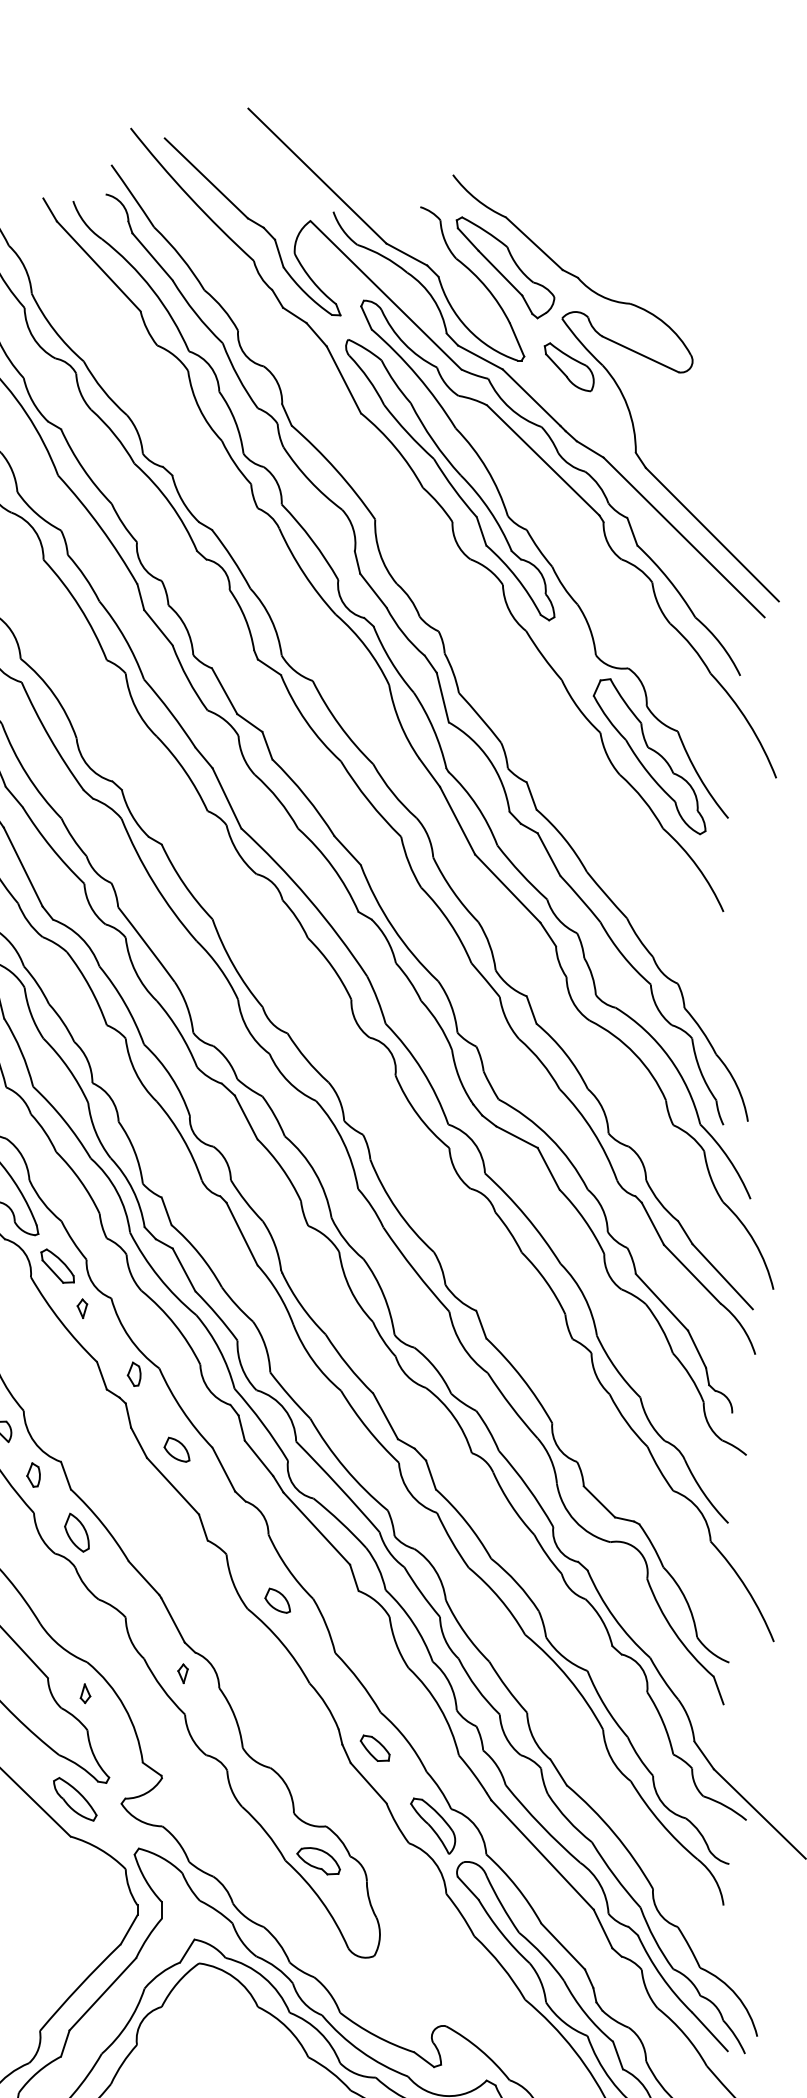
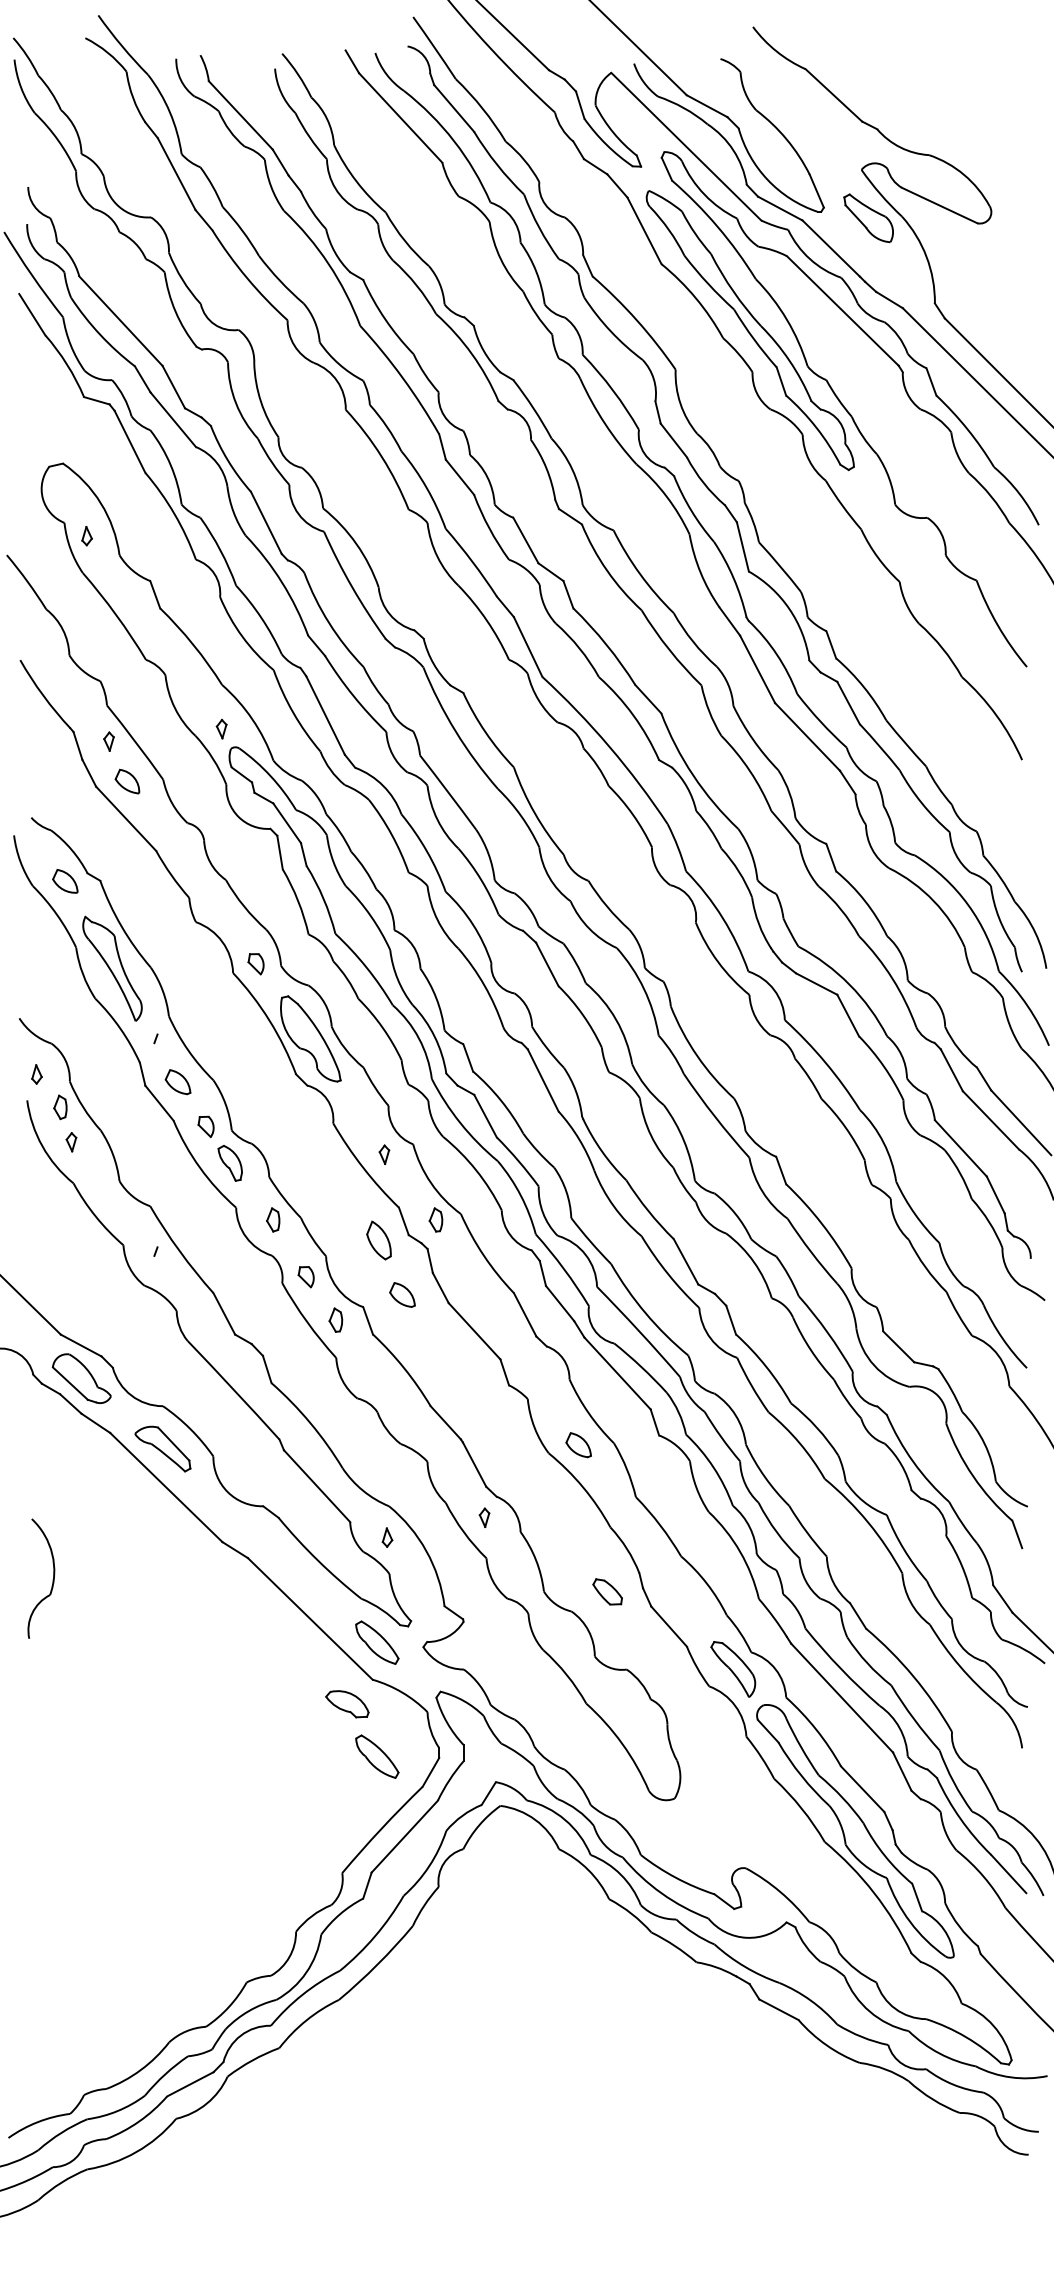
part: (504, 267) -> (804, 119), removed
part: (649, 756) -> (948, 605), removed
part: (57, 1265) -> (359, 1111), removed
part: (176, 1449) -> (402, 1294), moved
part: (76, 1532) -> (378, 1240), moved
part: (375, 1747) -> (607, 1591), moved
part: (318, 1861) -> (347, 1704), moved
part: (75, 1913) -> (377, 1756), added

